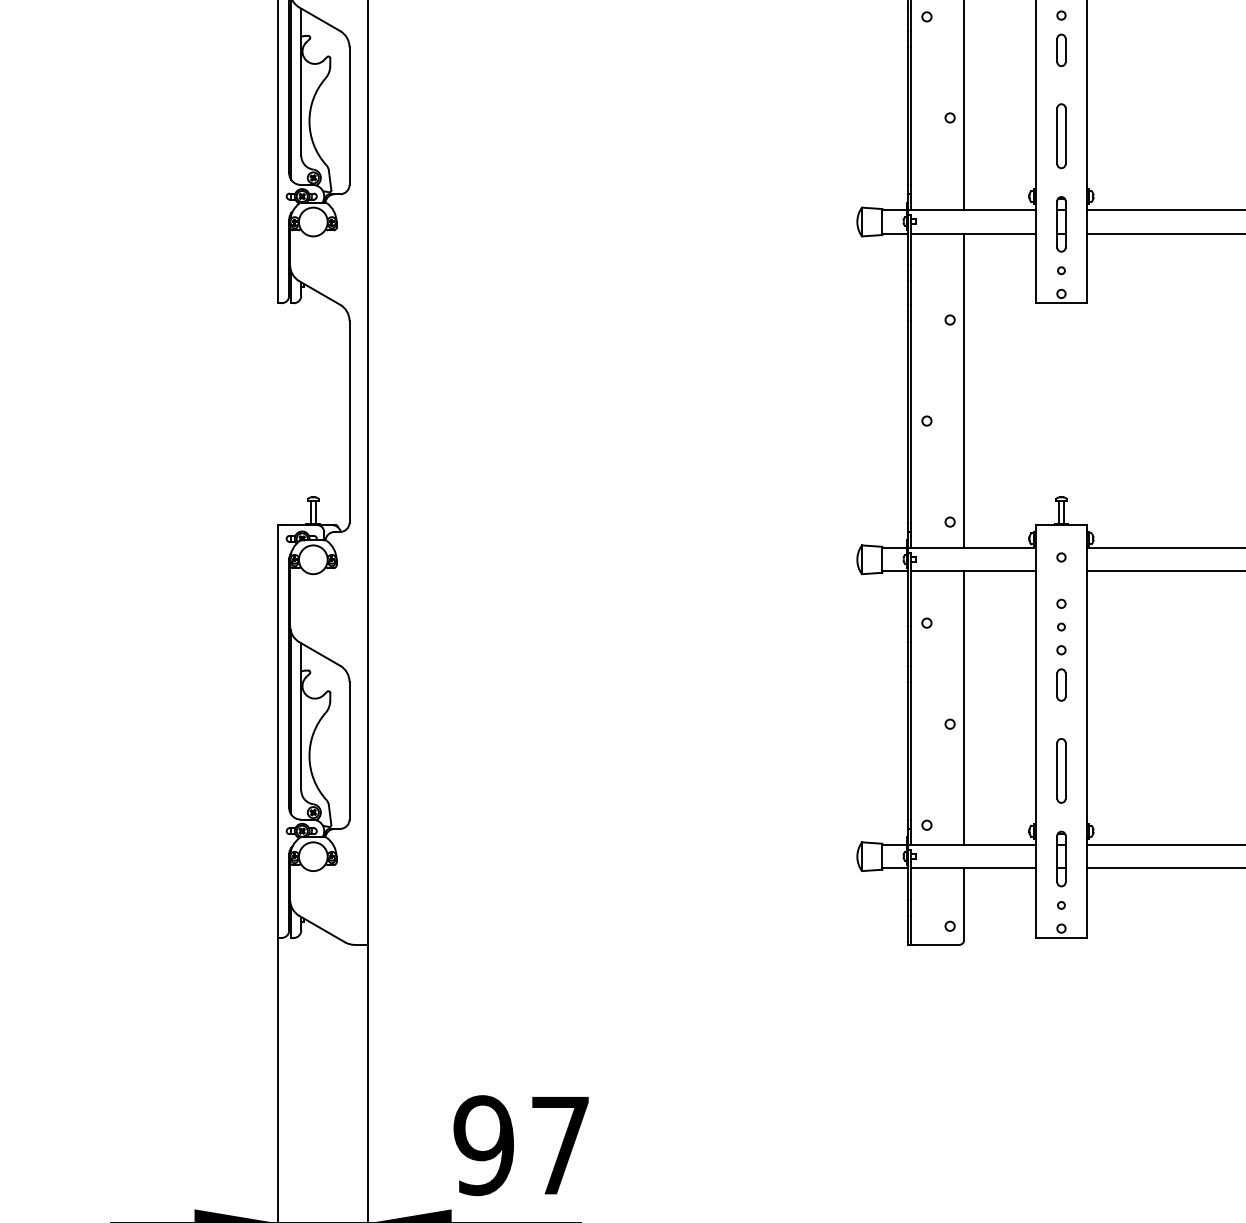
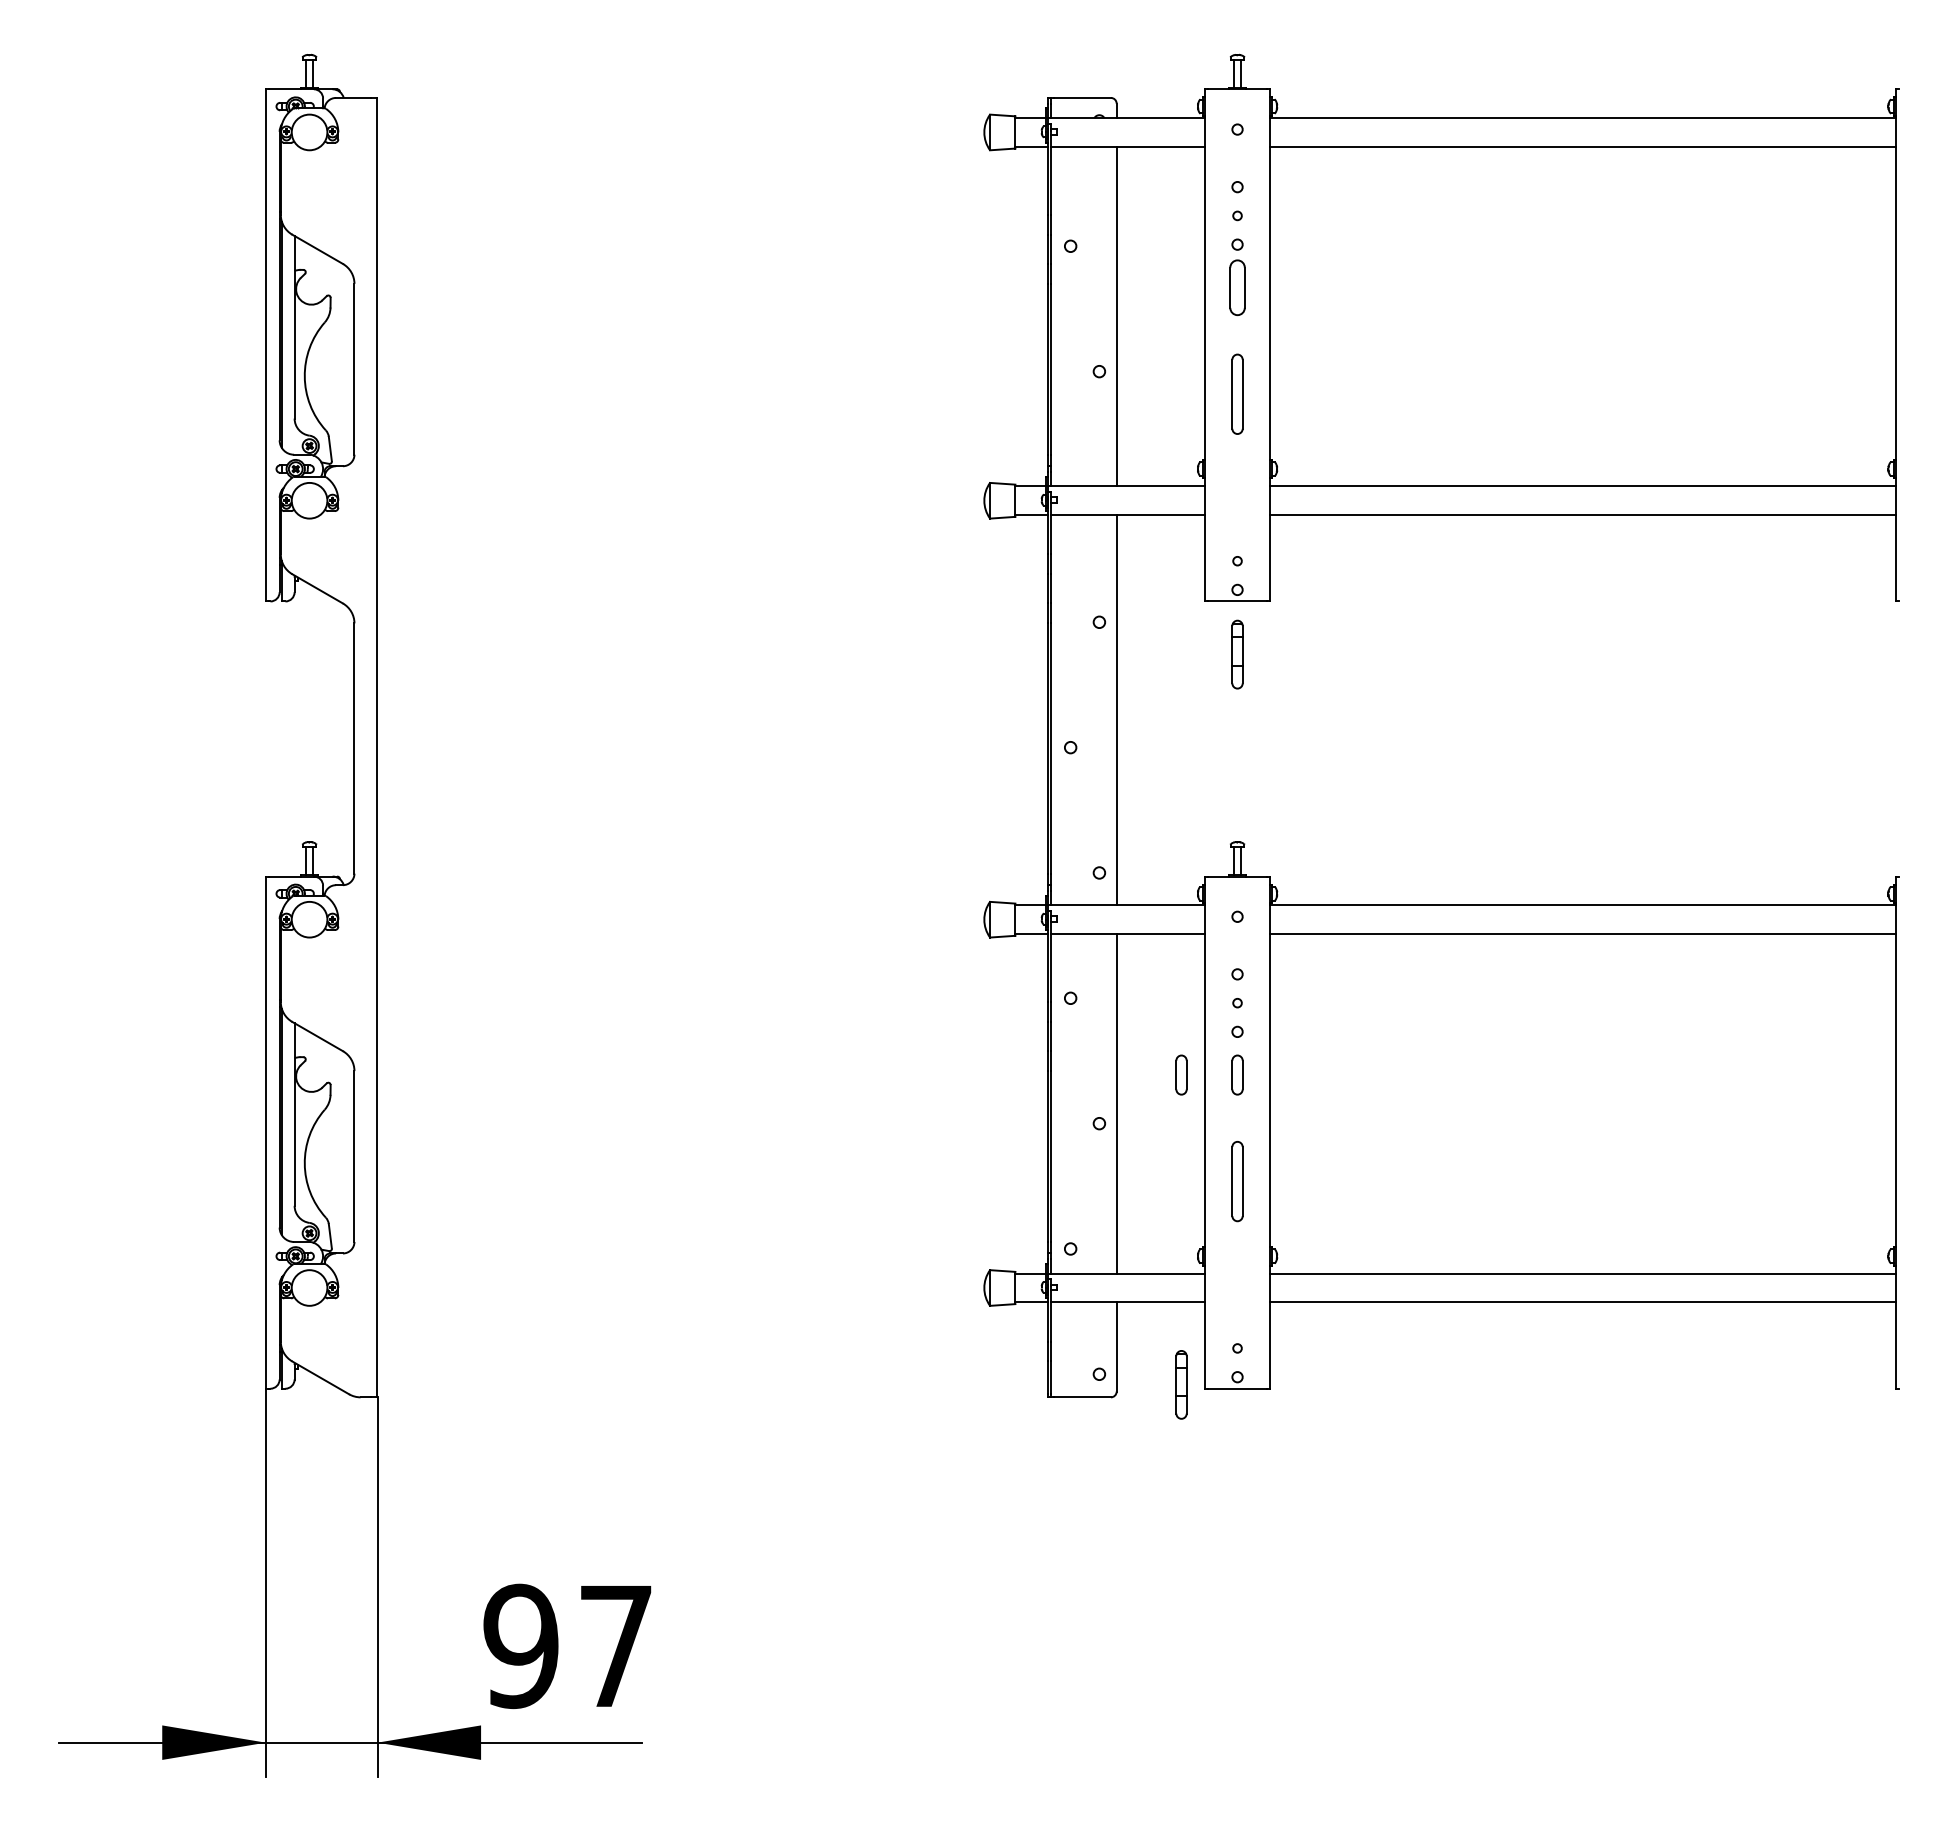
part: (1061, 50) -> (1237, 287), size x1.4
part: (1061, 224) -> (1237, 654), moved
part: (1016, 684) -> (1181, 1074), added
part: (1061, 858) -> (1181, 1384), moved

